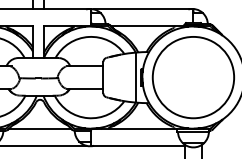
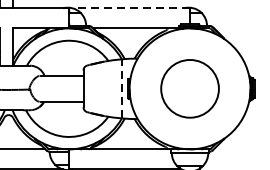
line: (143, 9) -> (130, 8), solid -> dashed
line: (135, 77) -> (121, 88), solid -> dashed
circle: (193, 77) -> (190, 88), size x0.6

